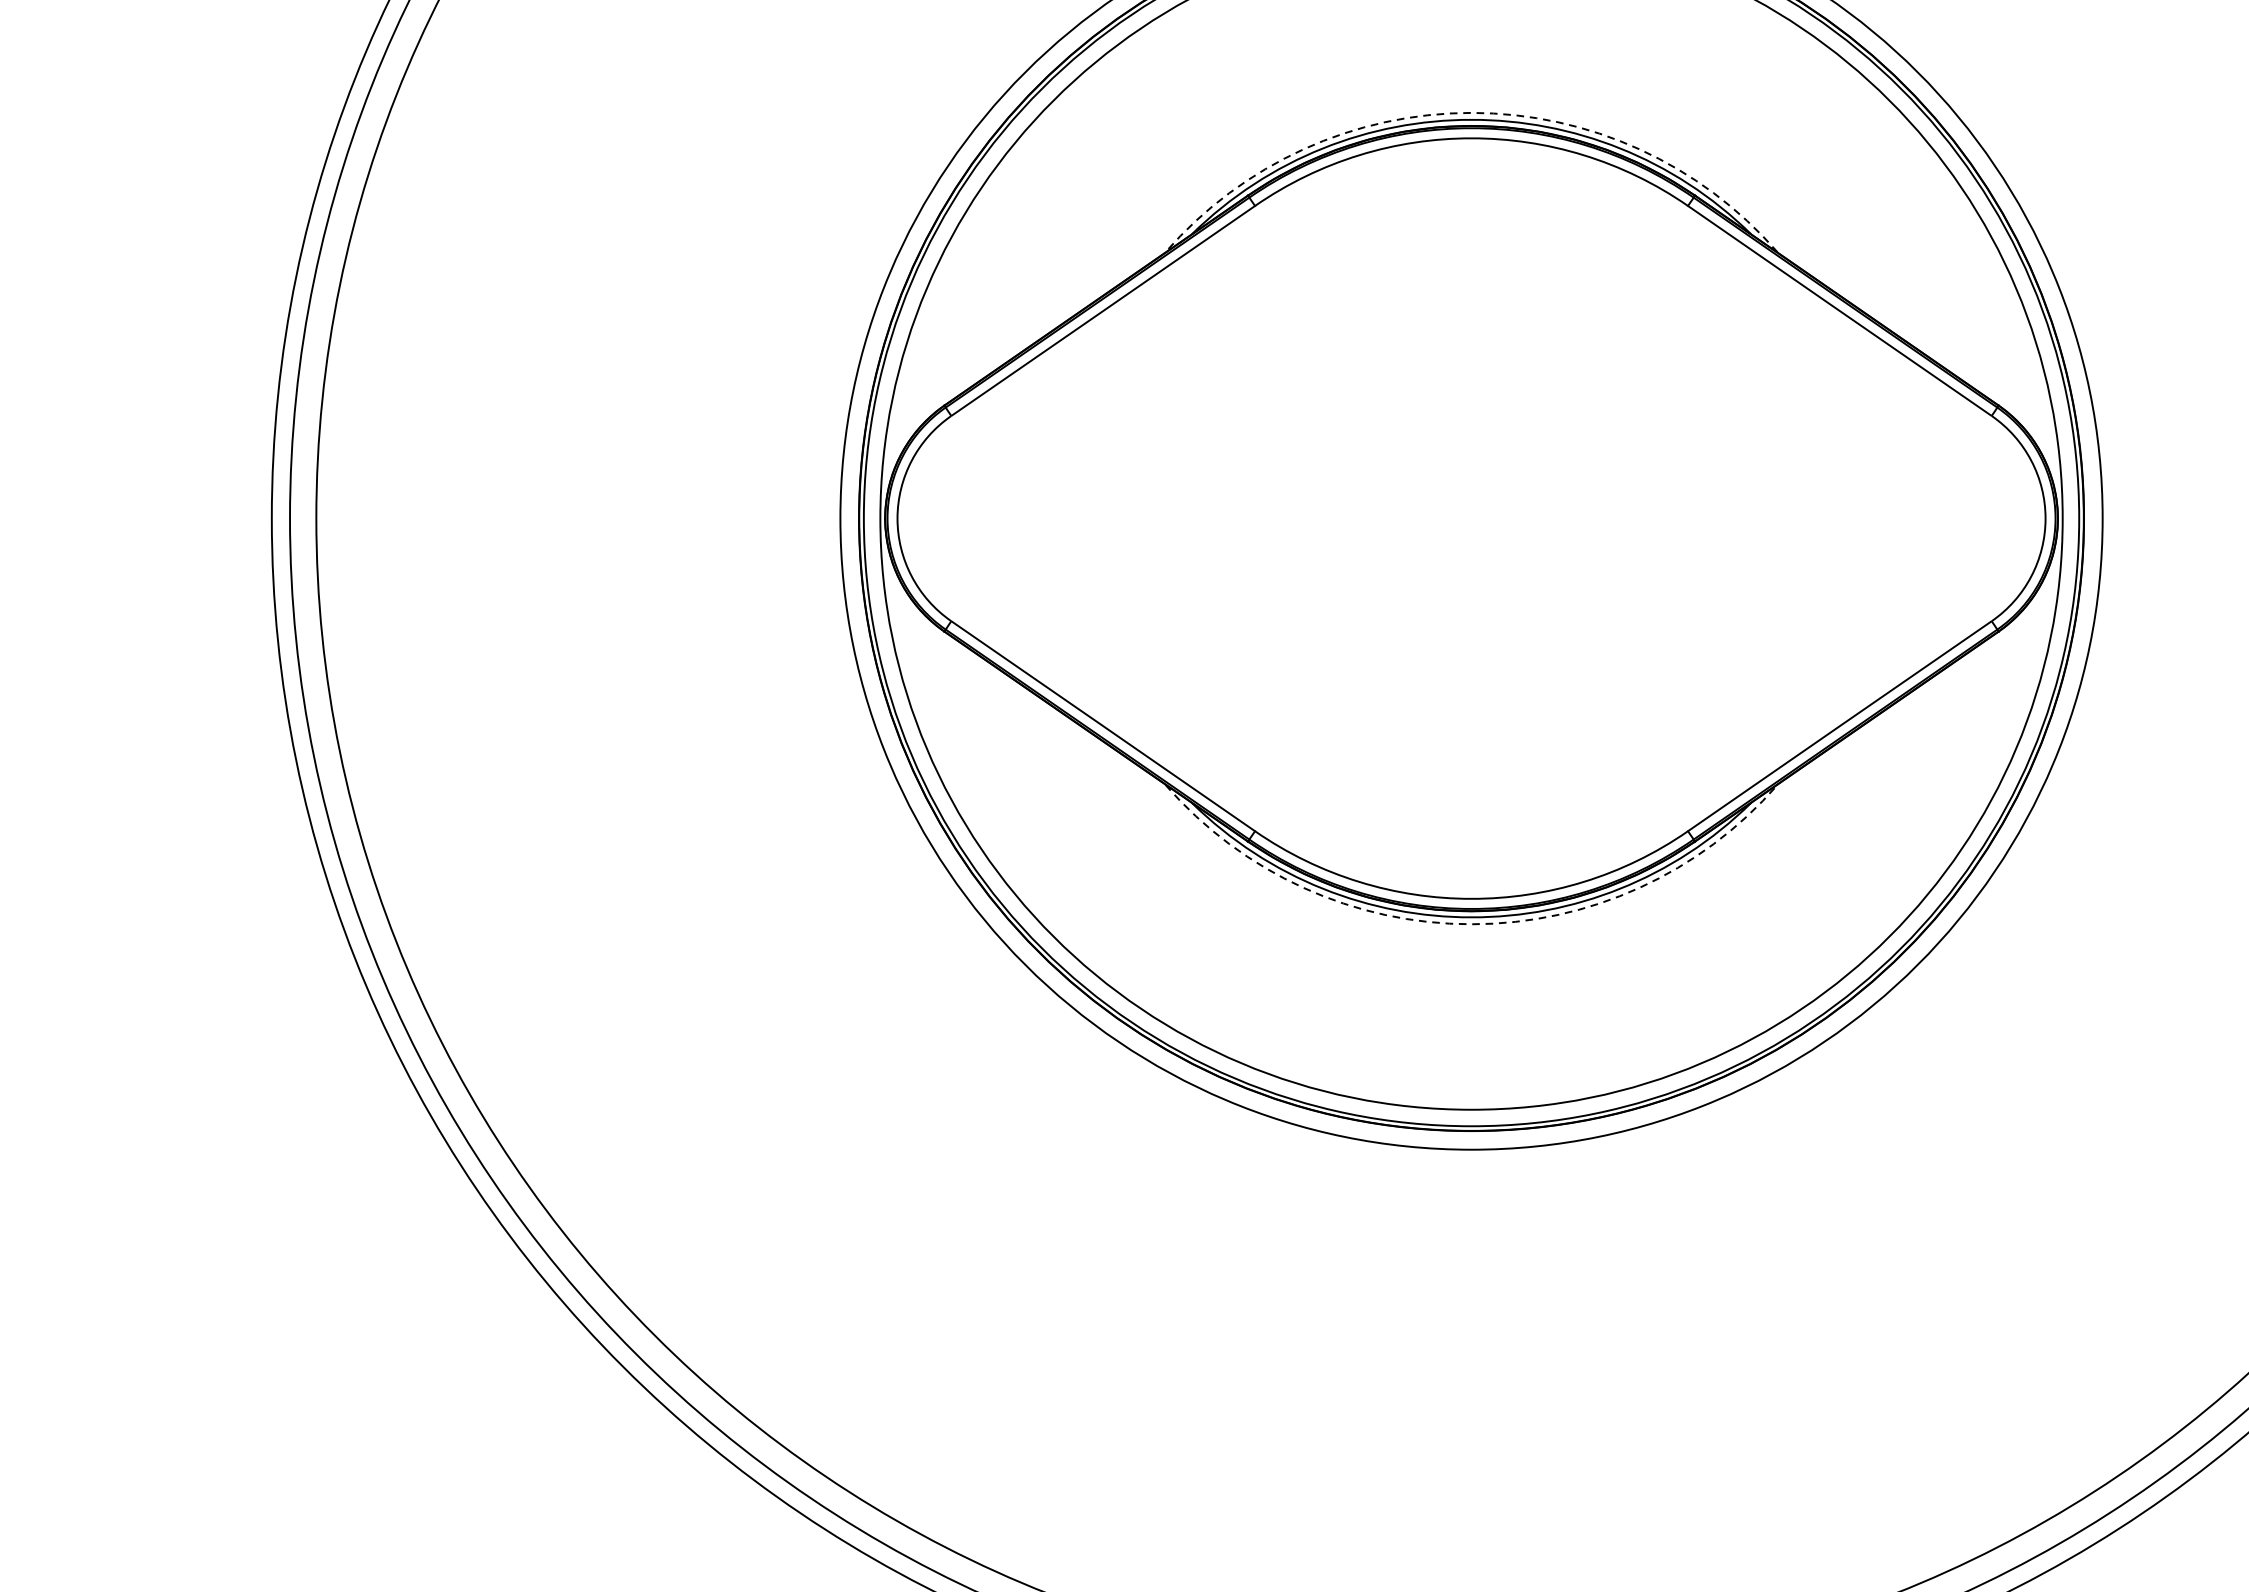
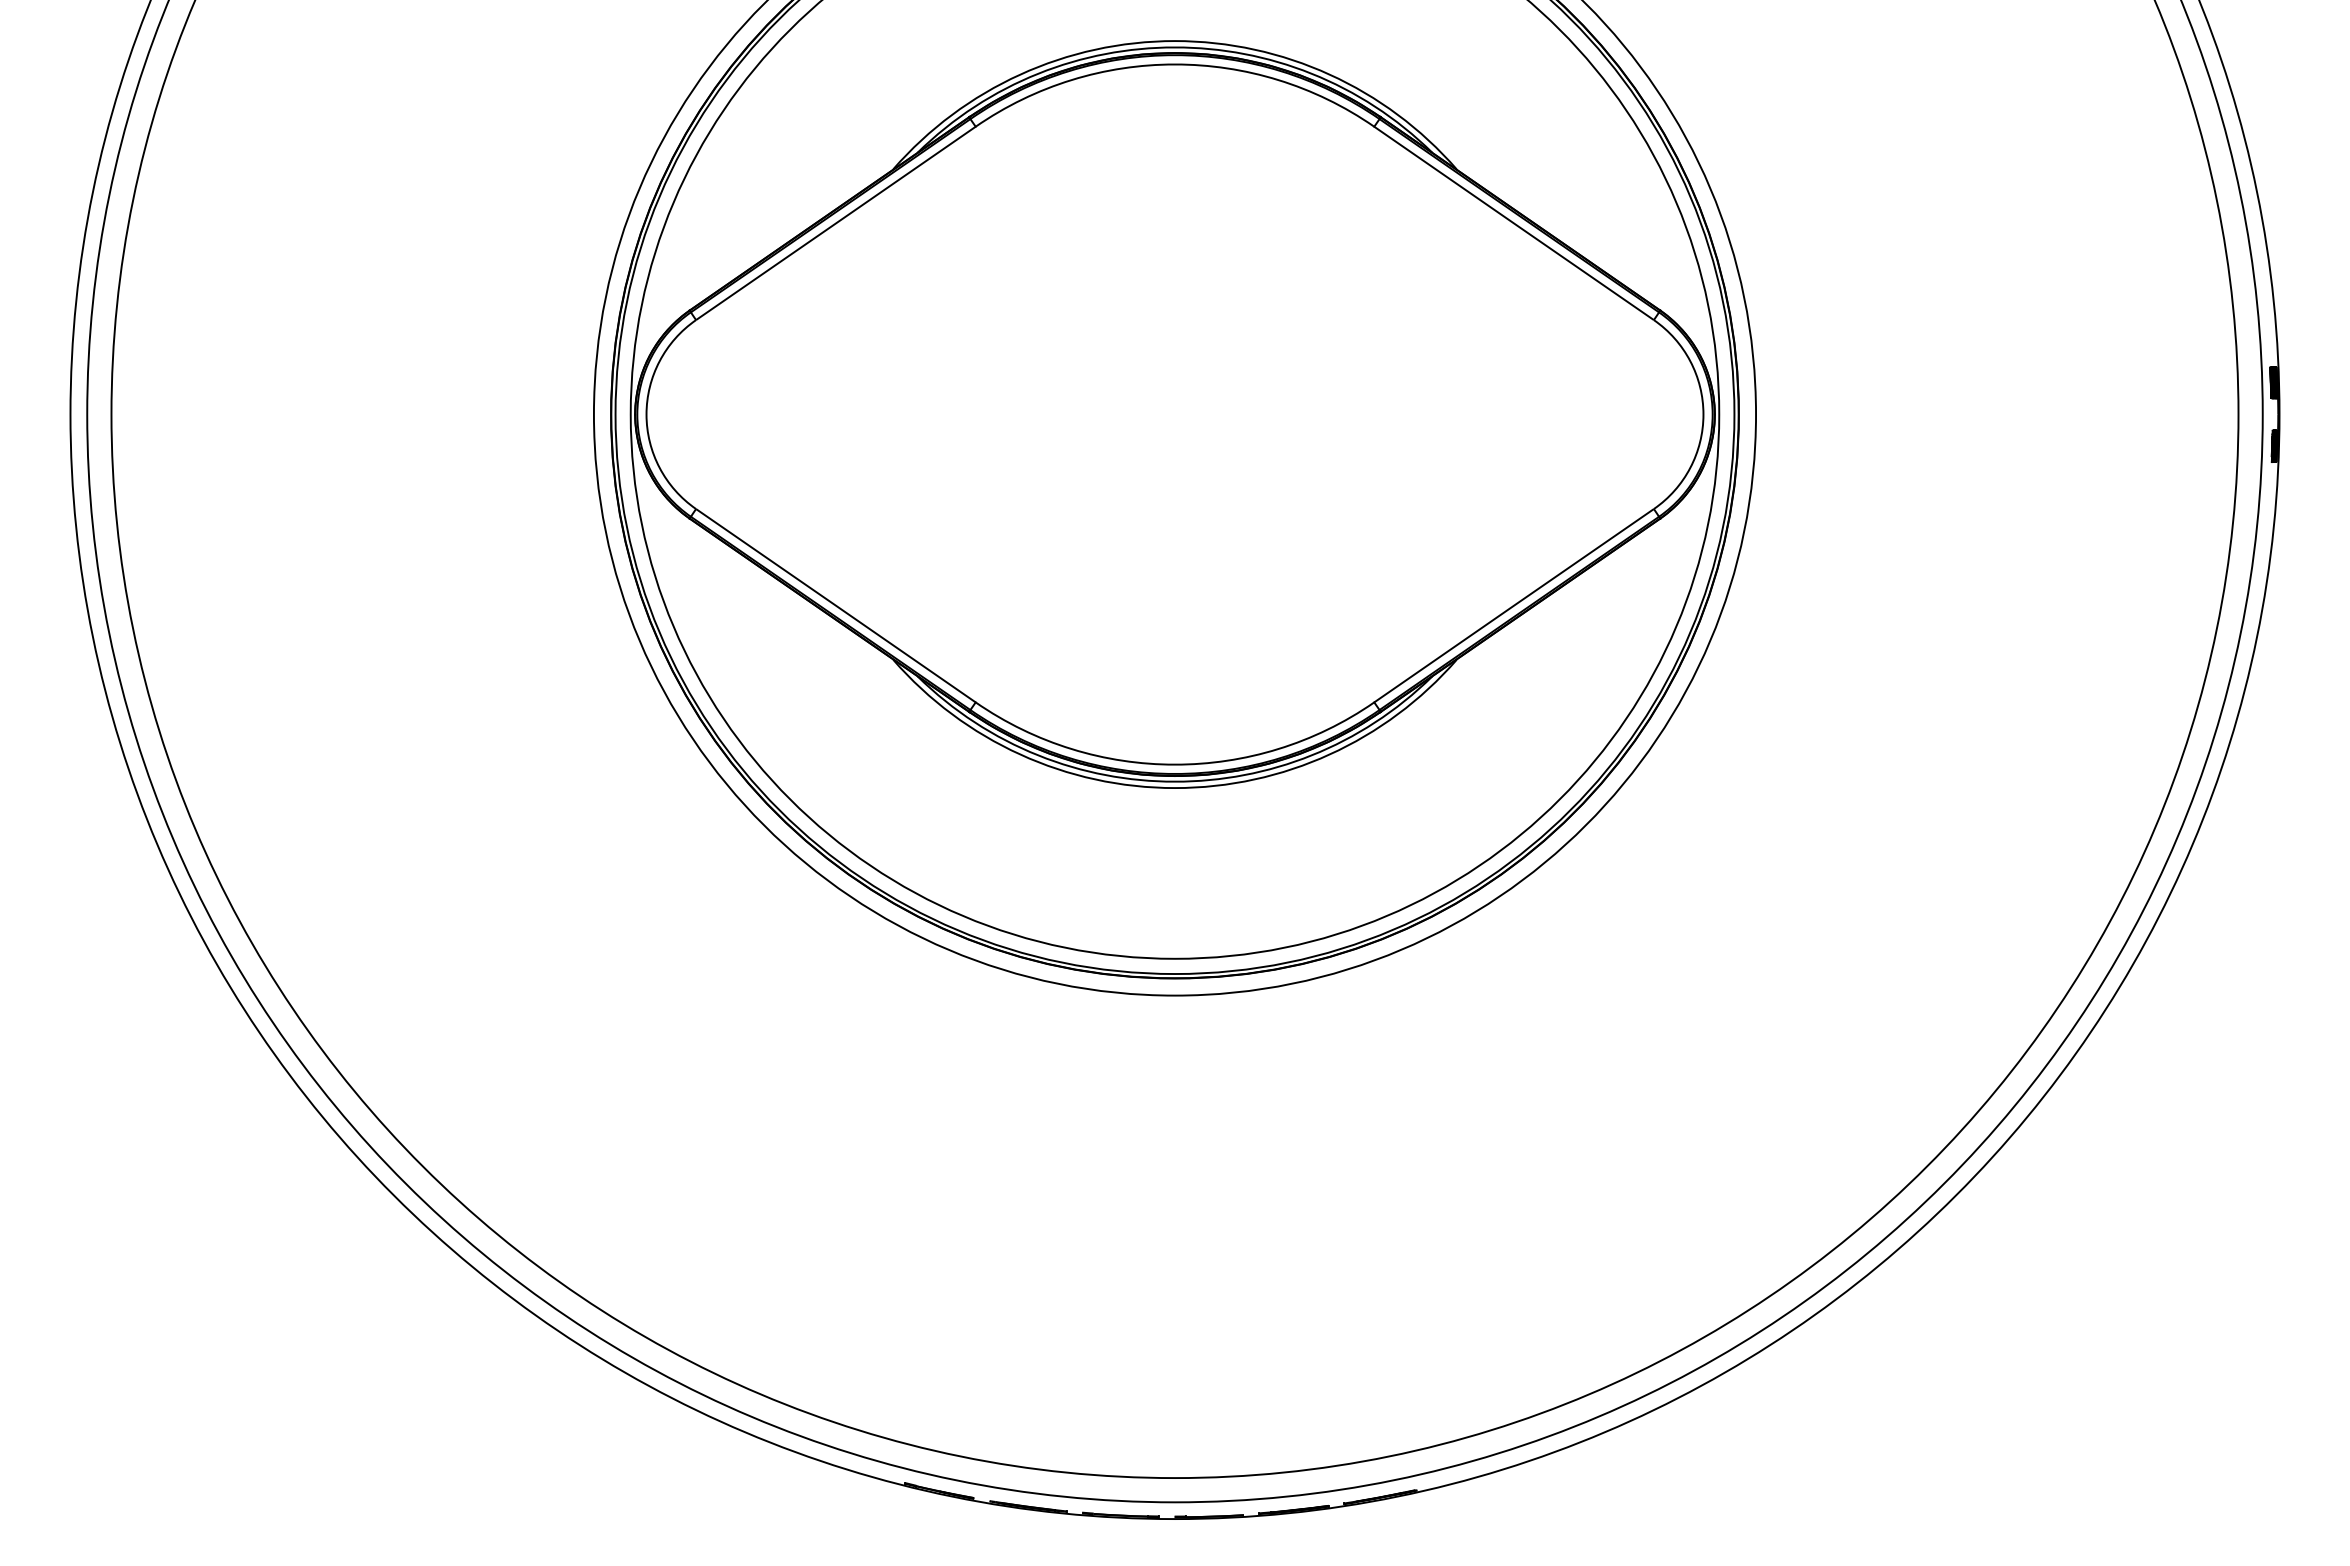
arc: (1470, 113) -> (1174, 41), dashed -> solid
arc: (1472, 924) -> (1175, 788), dashed -> solid

